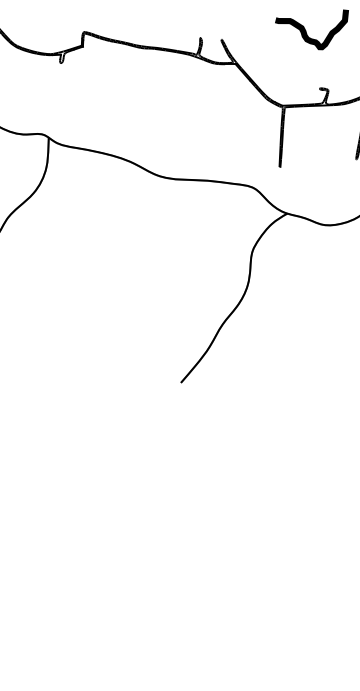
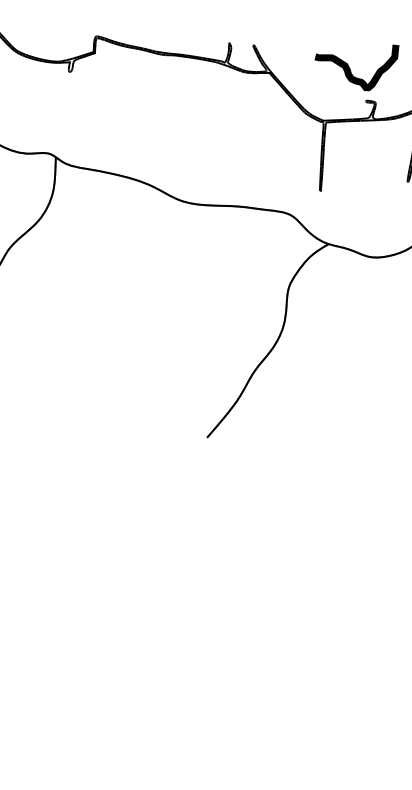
curve: (306, 30) -> (350, 68), moved

